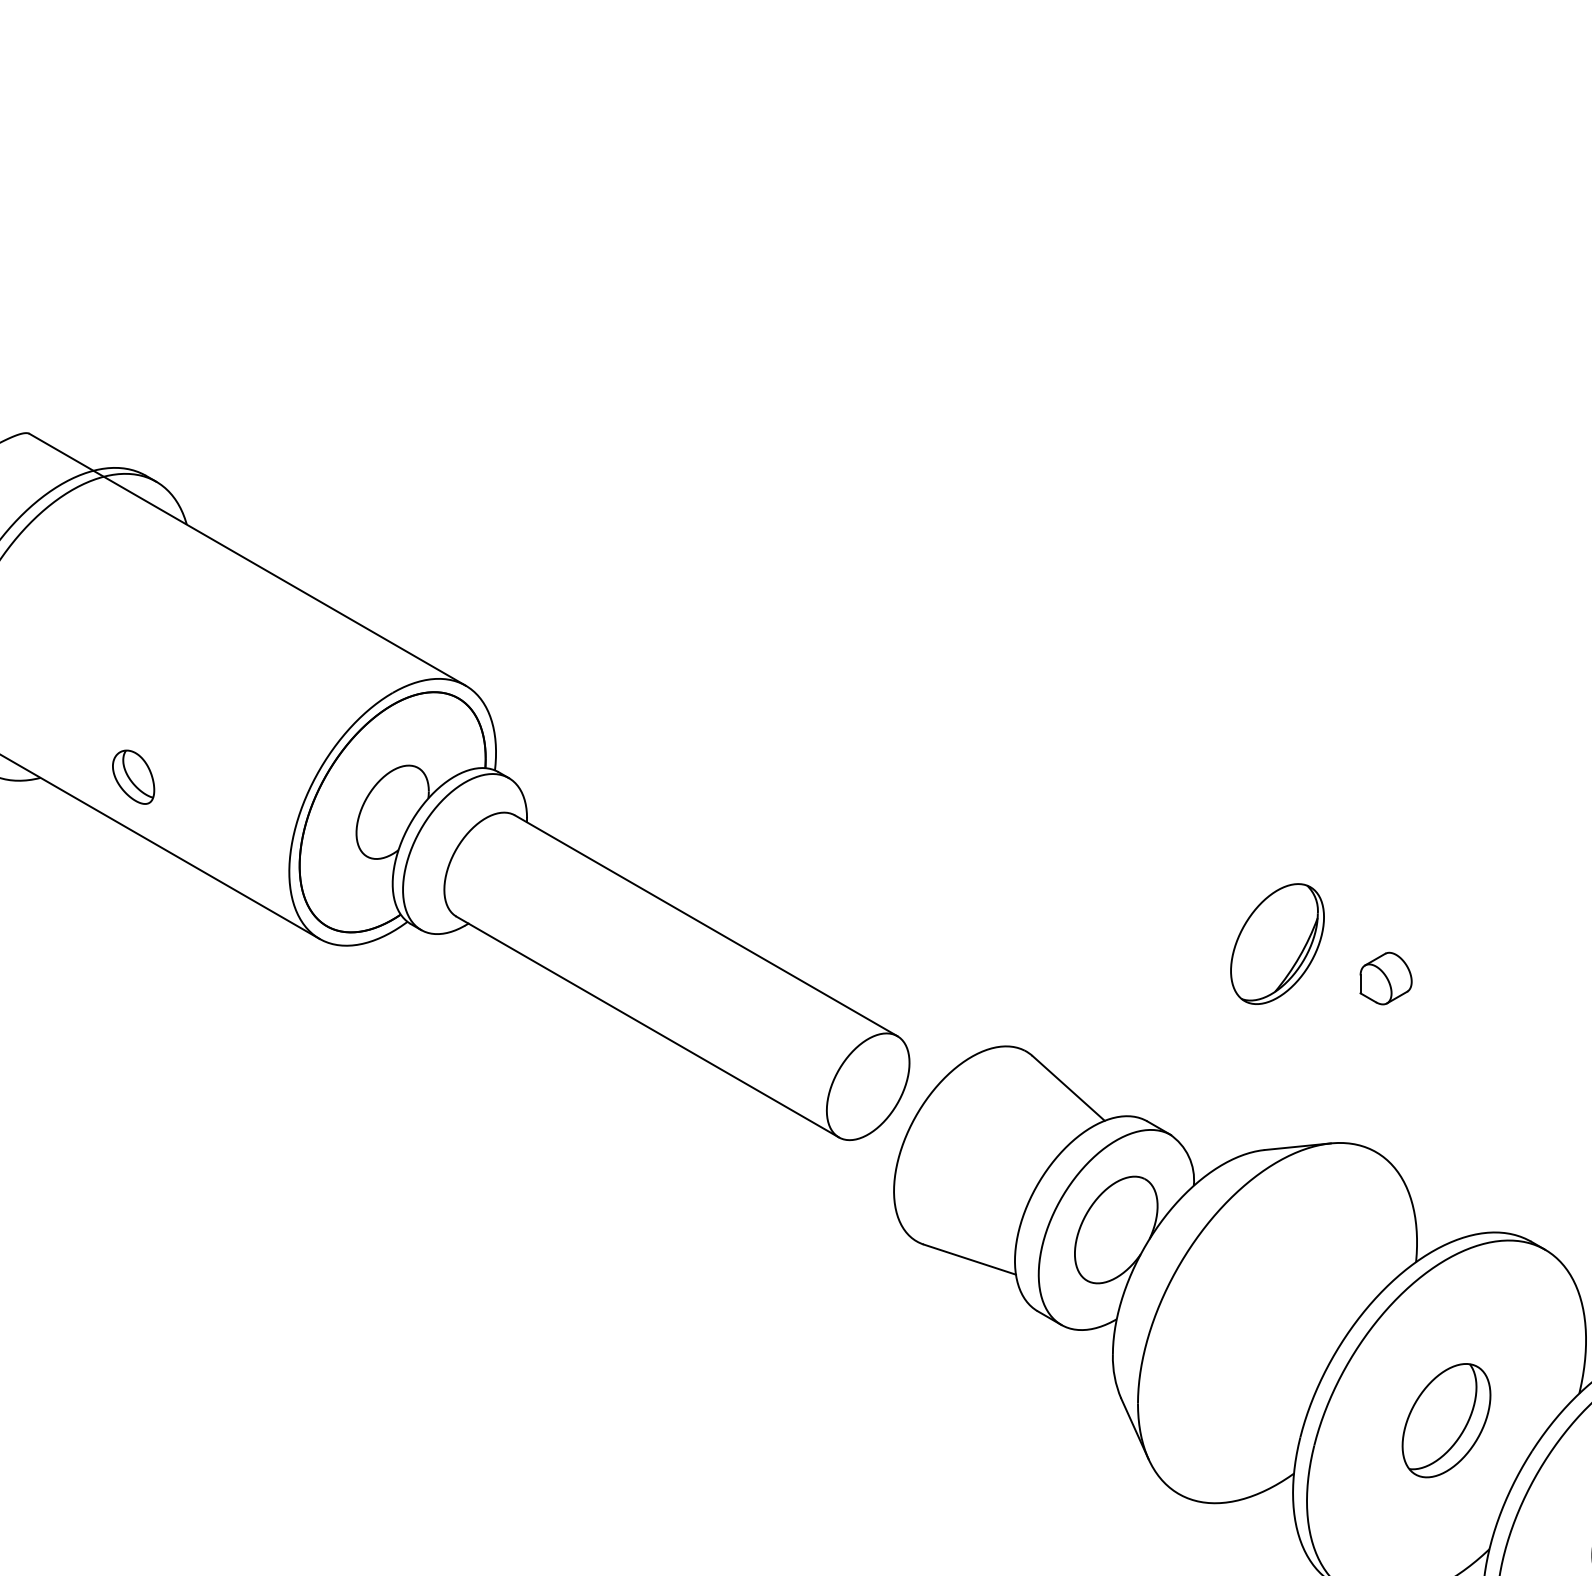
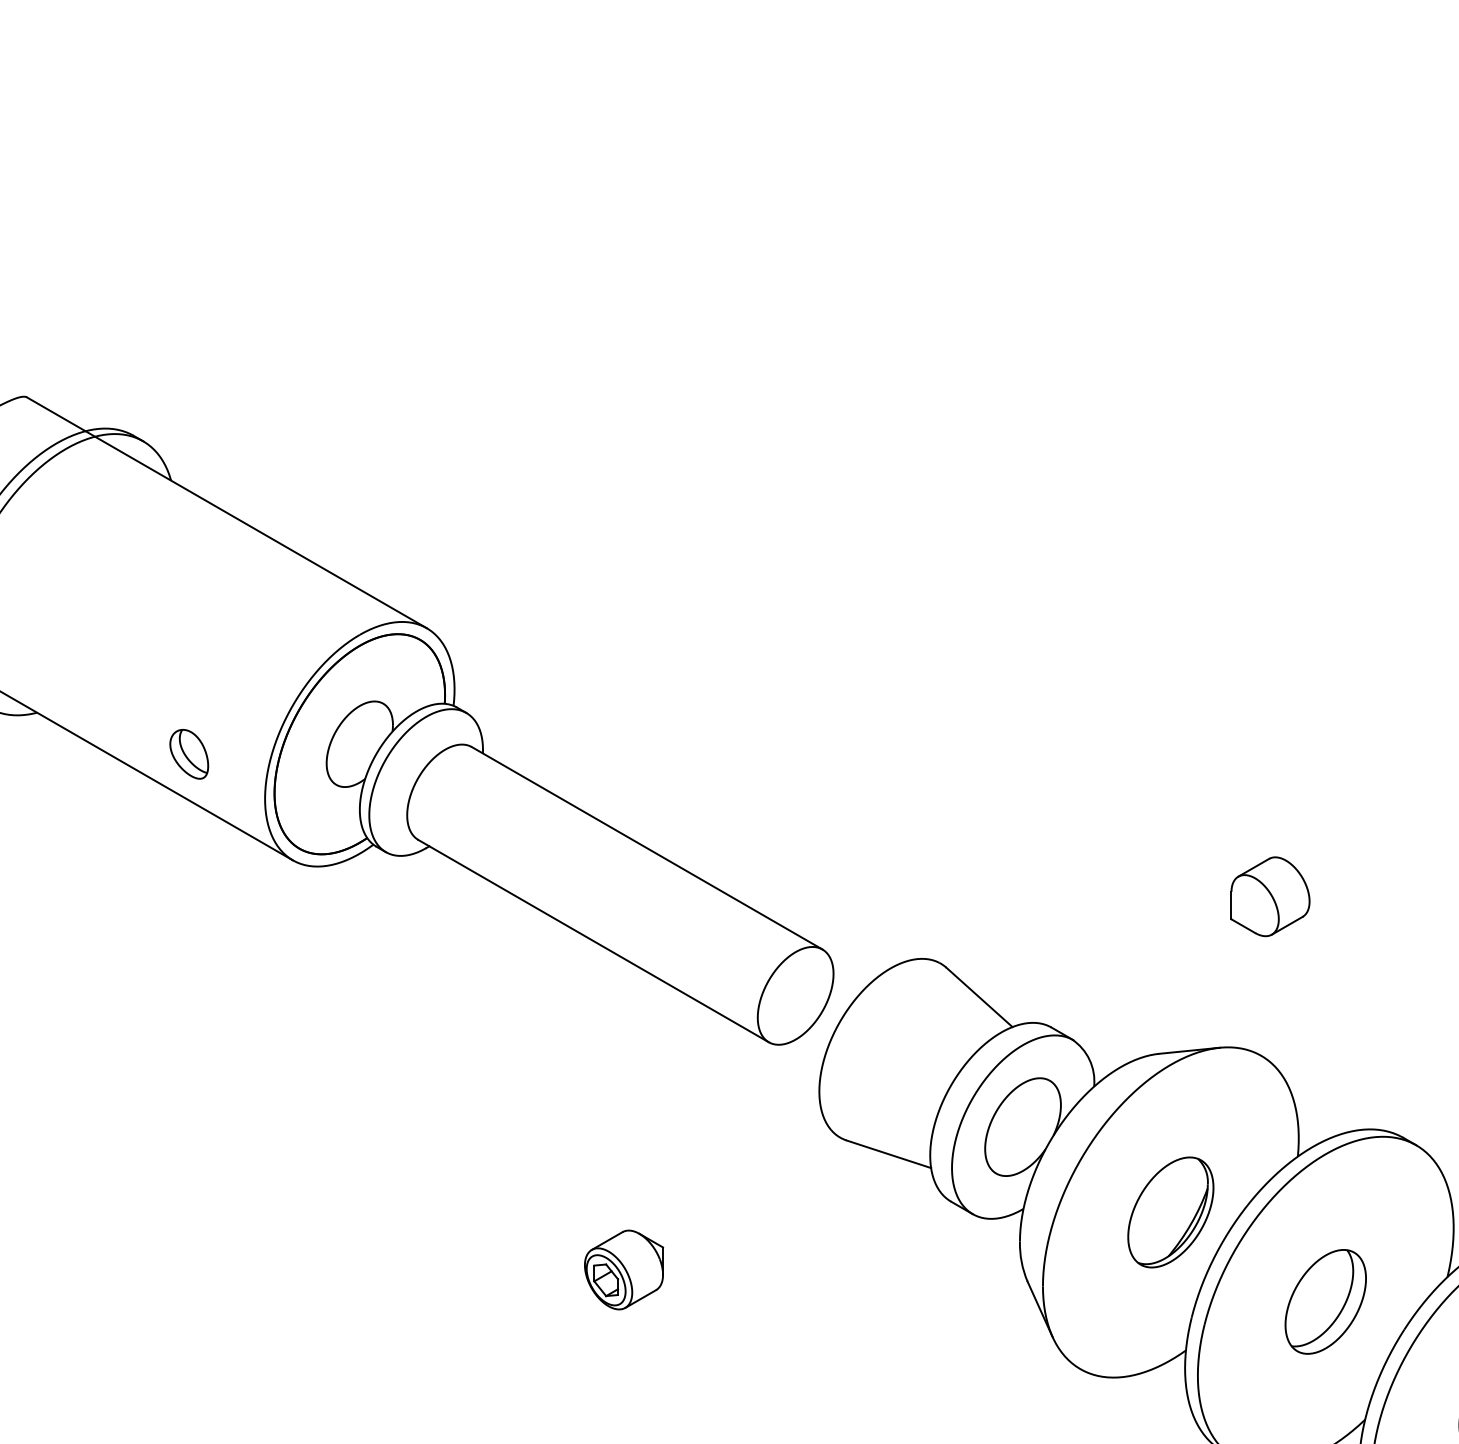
part: (133, 776) -> (189, 753), moved
part: (1277, 943) -> (1170, 1211), moved
part: (1385, 978) -> (1269, 896), size x1.67
part: (680, 1385) -> (623, 1269), added

